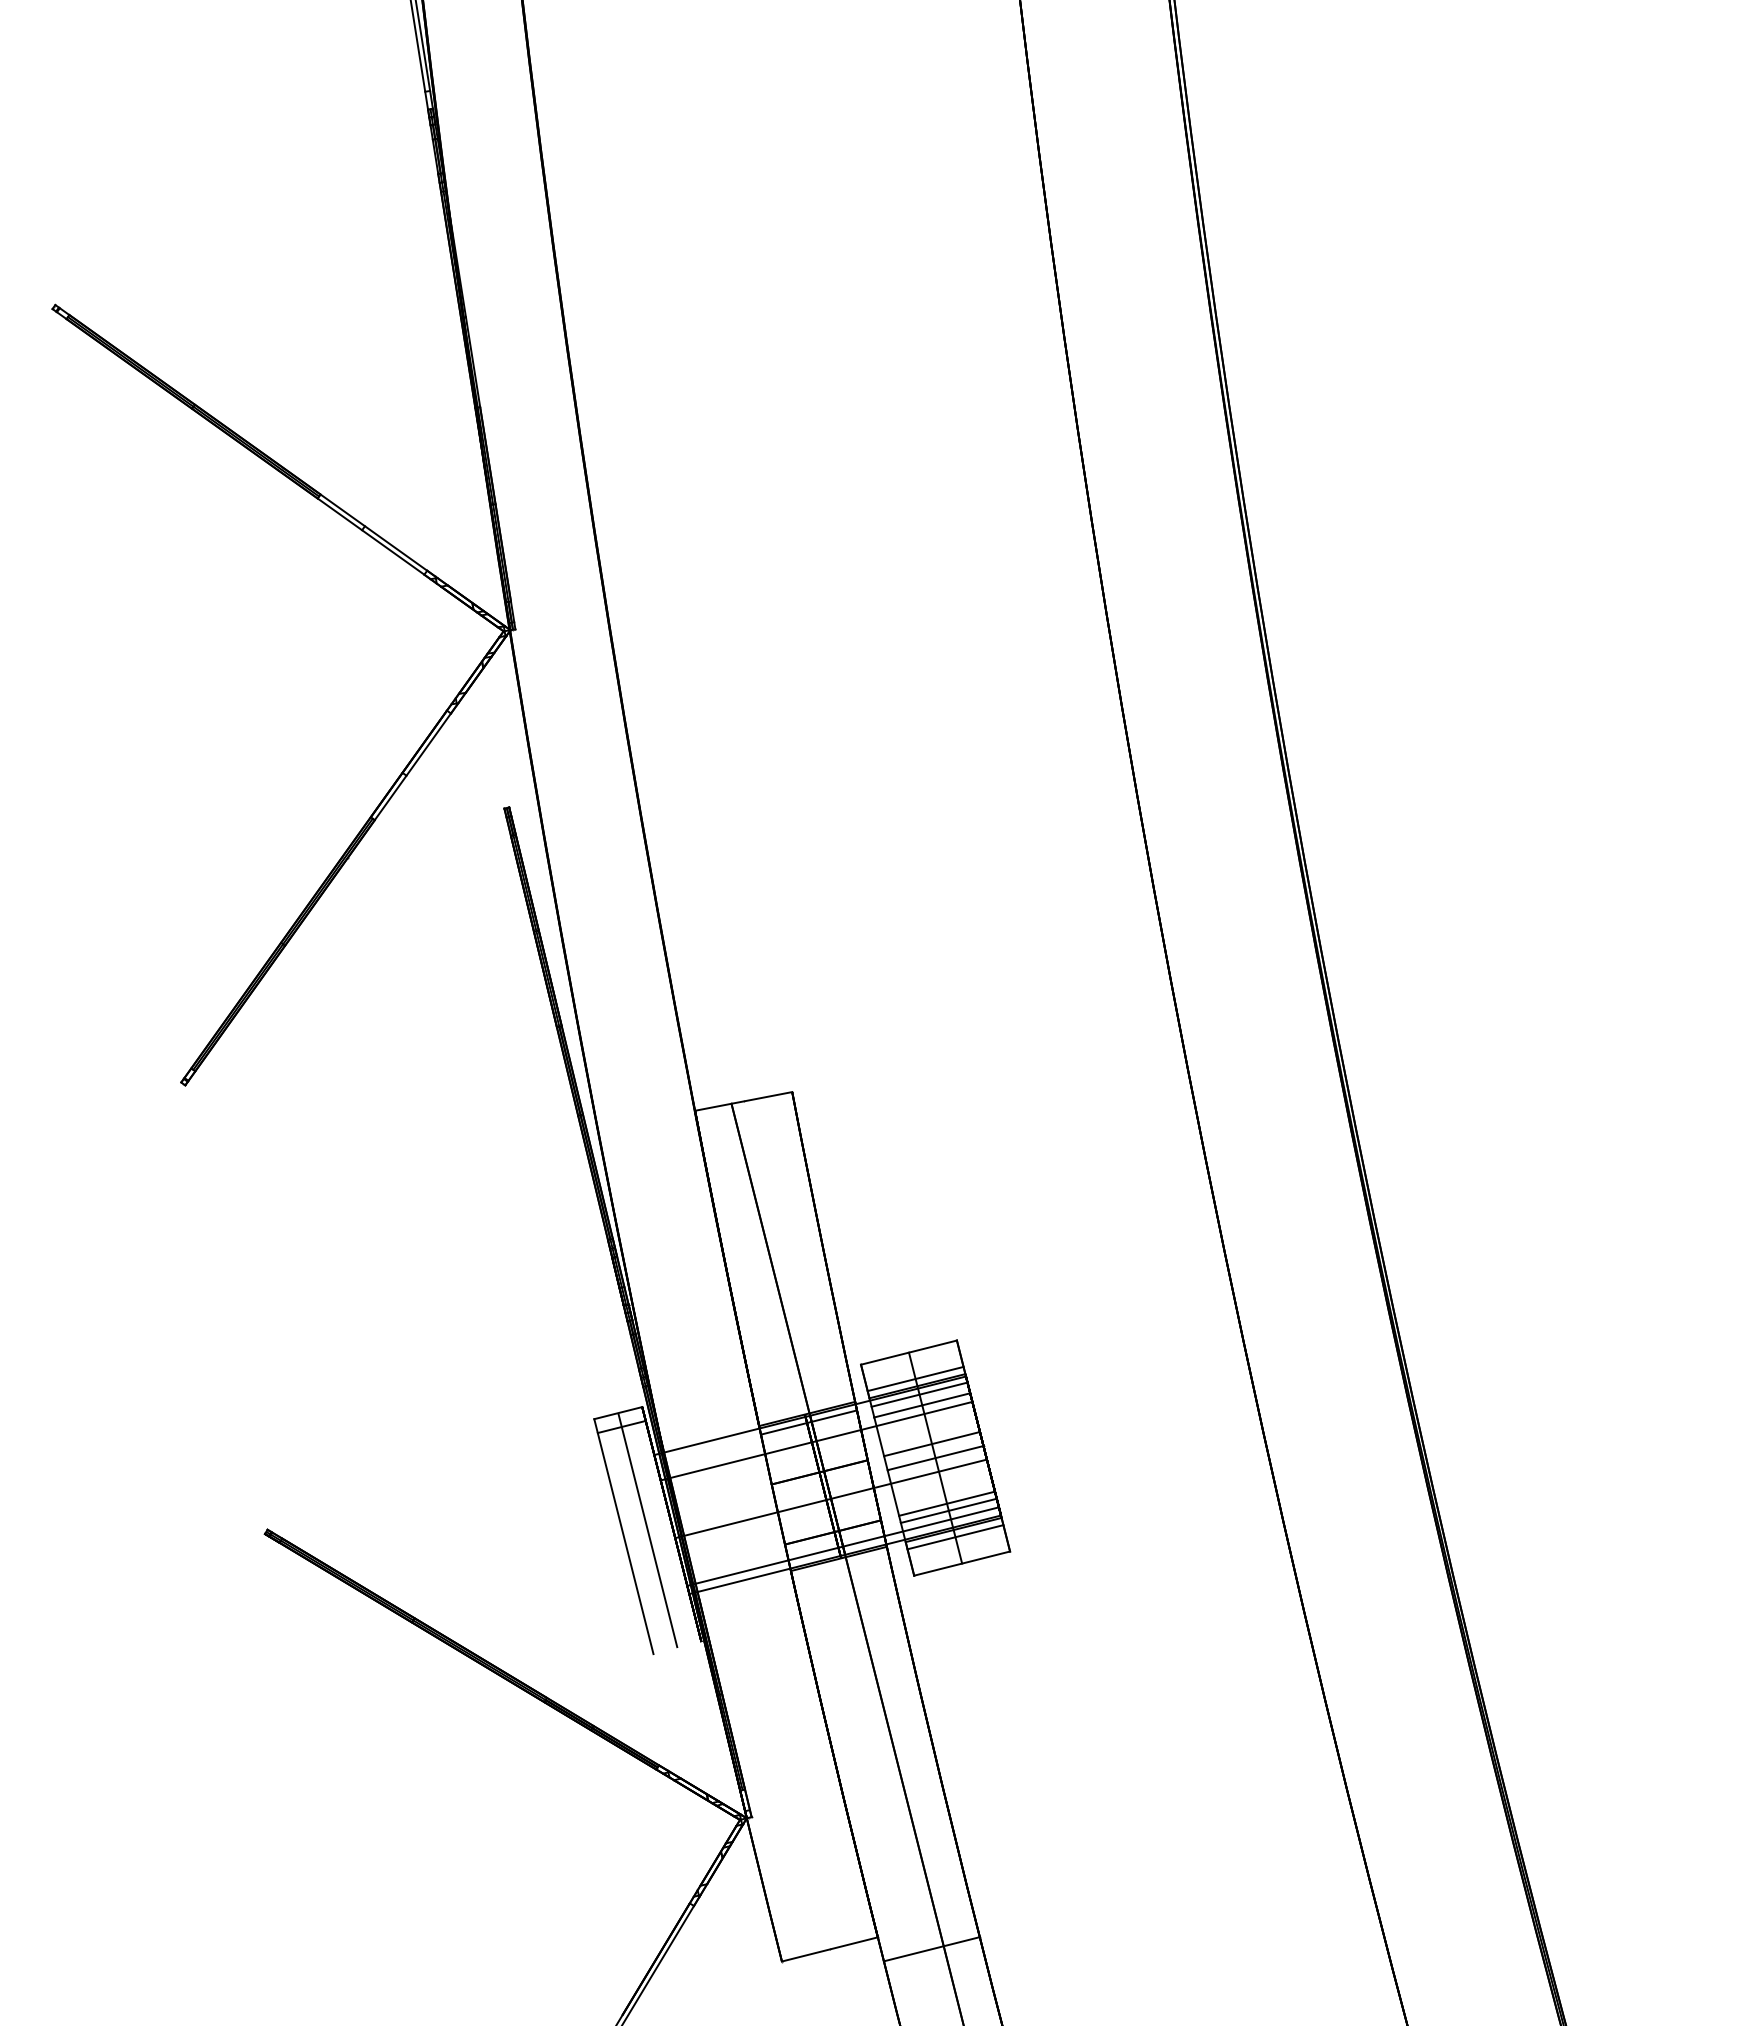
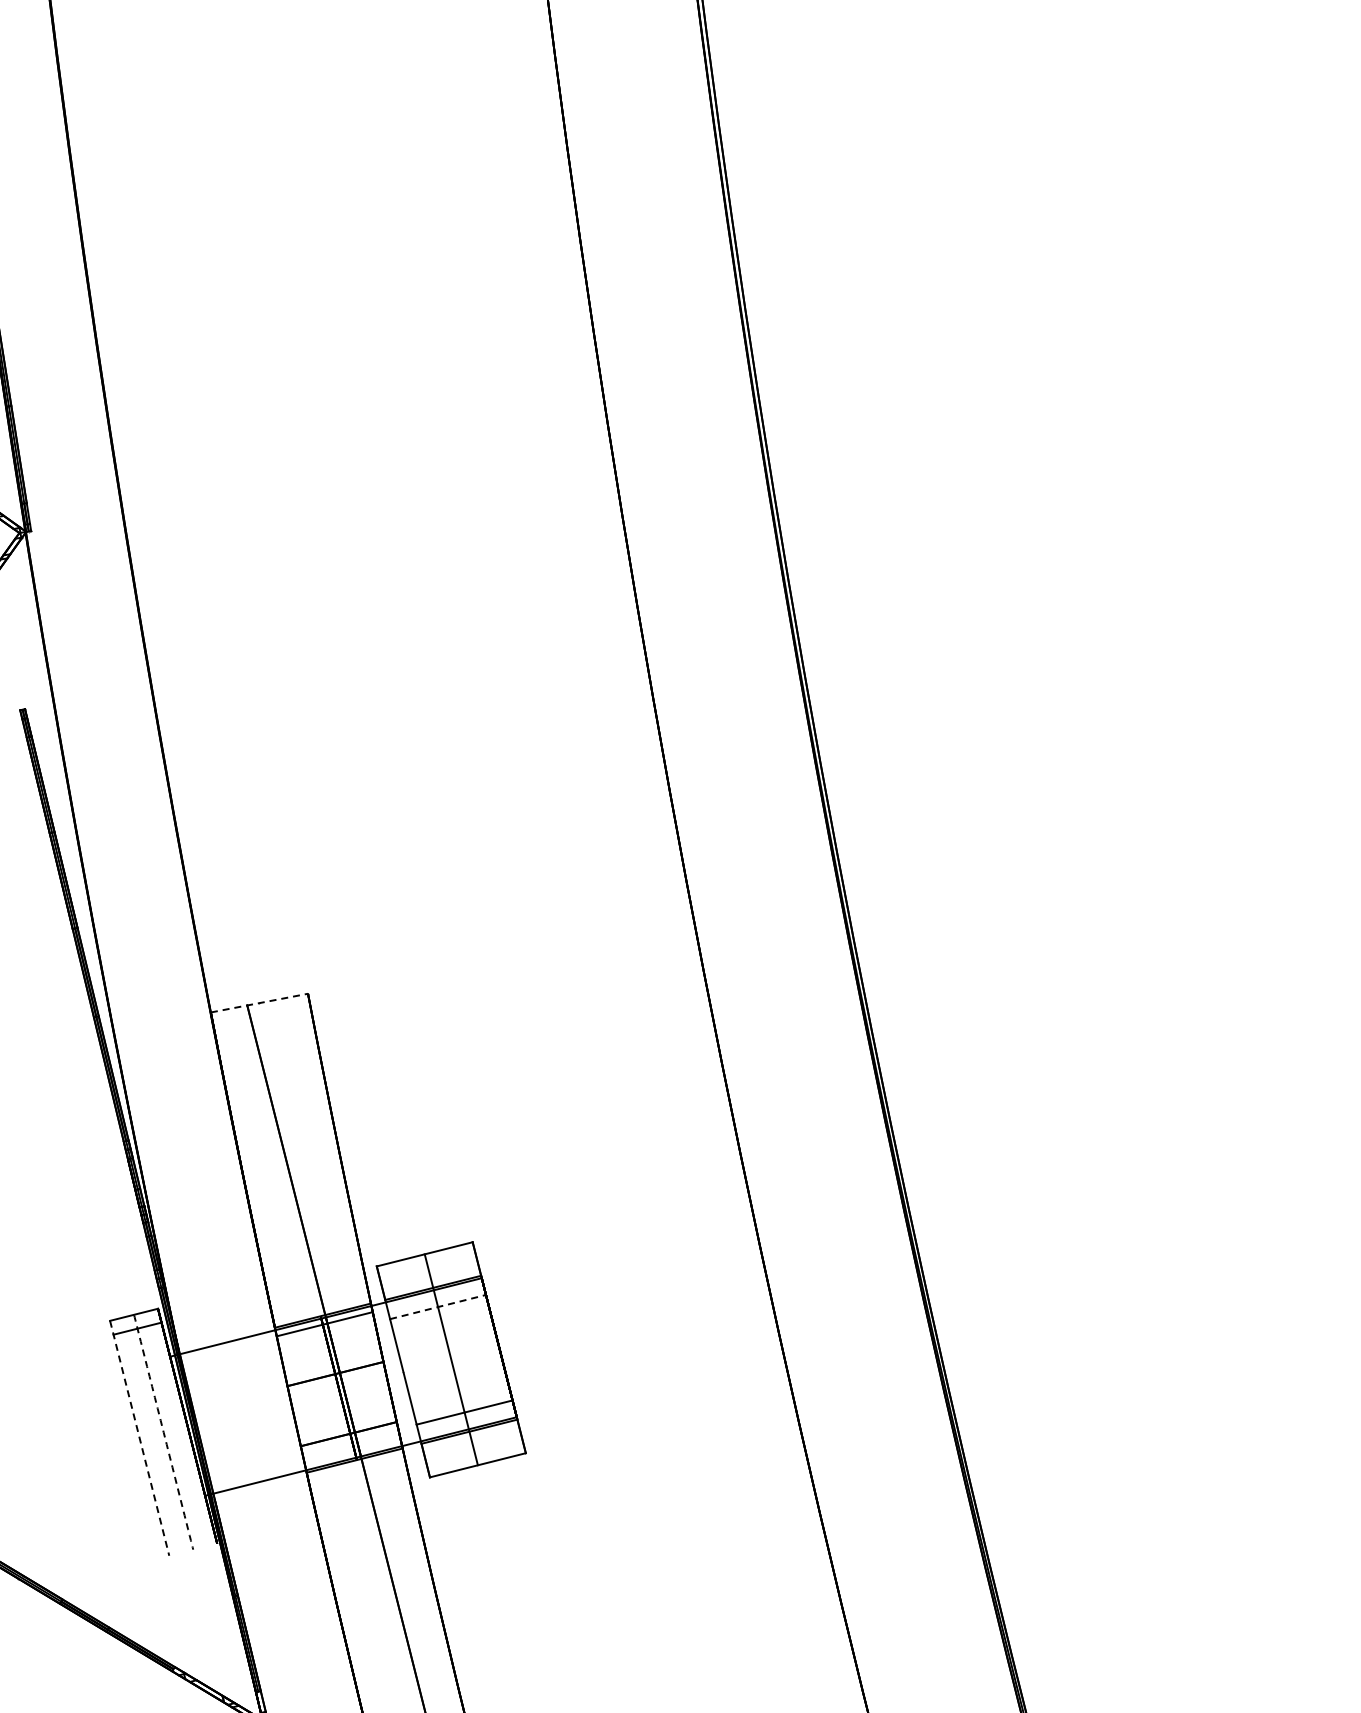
line: (744, 1101) -> (260, 1003), solid -> dashed
line: (915, 1378) -> (431, 1280), removed
line: (919, 1394) -> (435, 1296), removed
line: (922, 1405) -> (438, 1307), solid -> dashed
line: (816, 1440) -> (332, 1342), removed
line: (931, 1444) -> (447, 1346), removed
line: (935, 1458) -> (451, 1360), removed
line: (830, 1498) -> (346, 1400), removed
line: (947, 1503) -> (463, 1405), removed
arc: (647, 1530) -> (163, 1432), solid -> dashed
line: (624, 1537) -> (140, 1439), solid -> dashed
line: (955, 1537) -> (471, 1439), removed
line: (842, 1546) -> (358, 1448), removed

